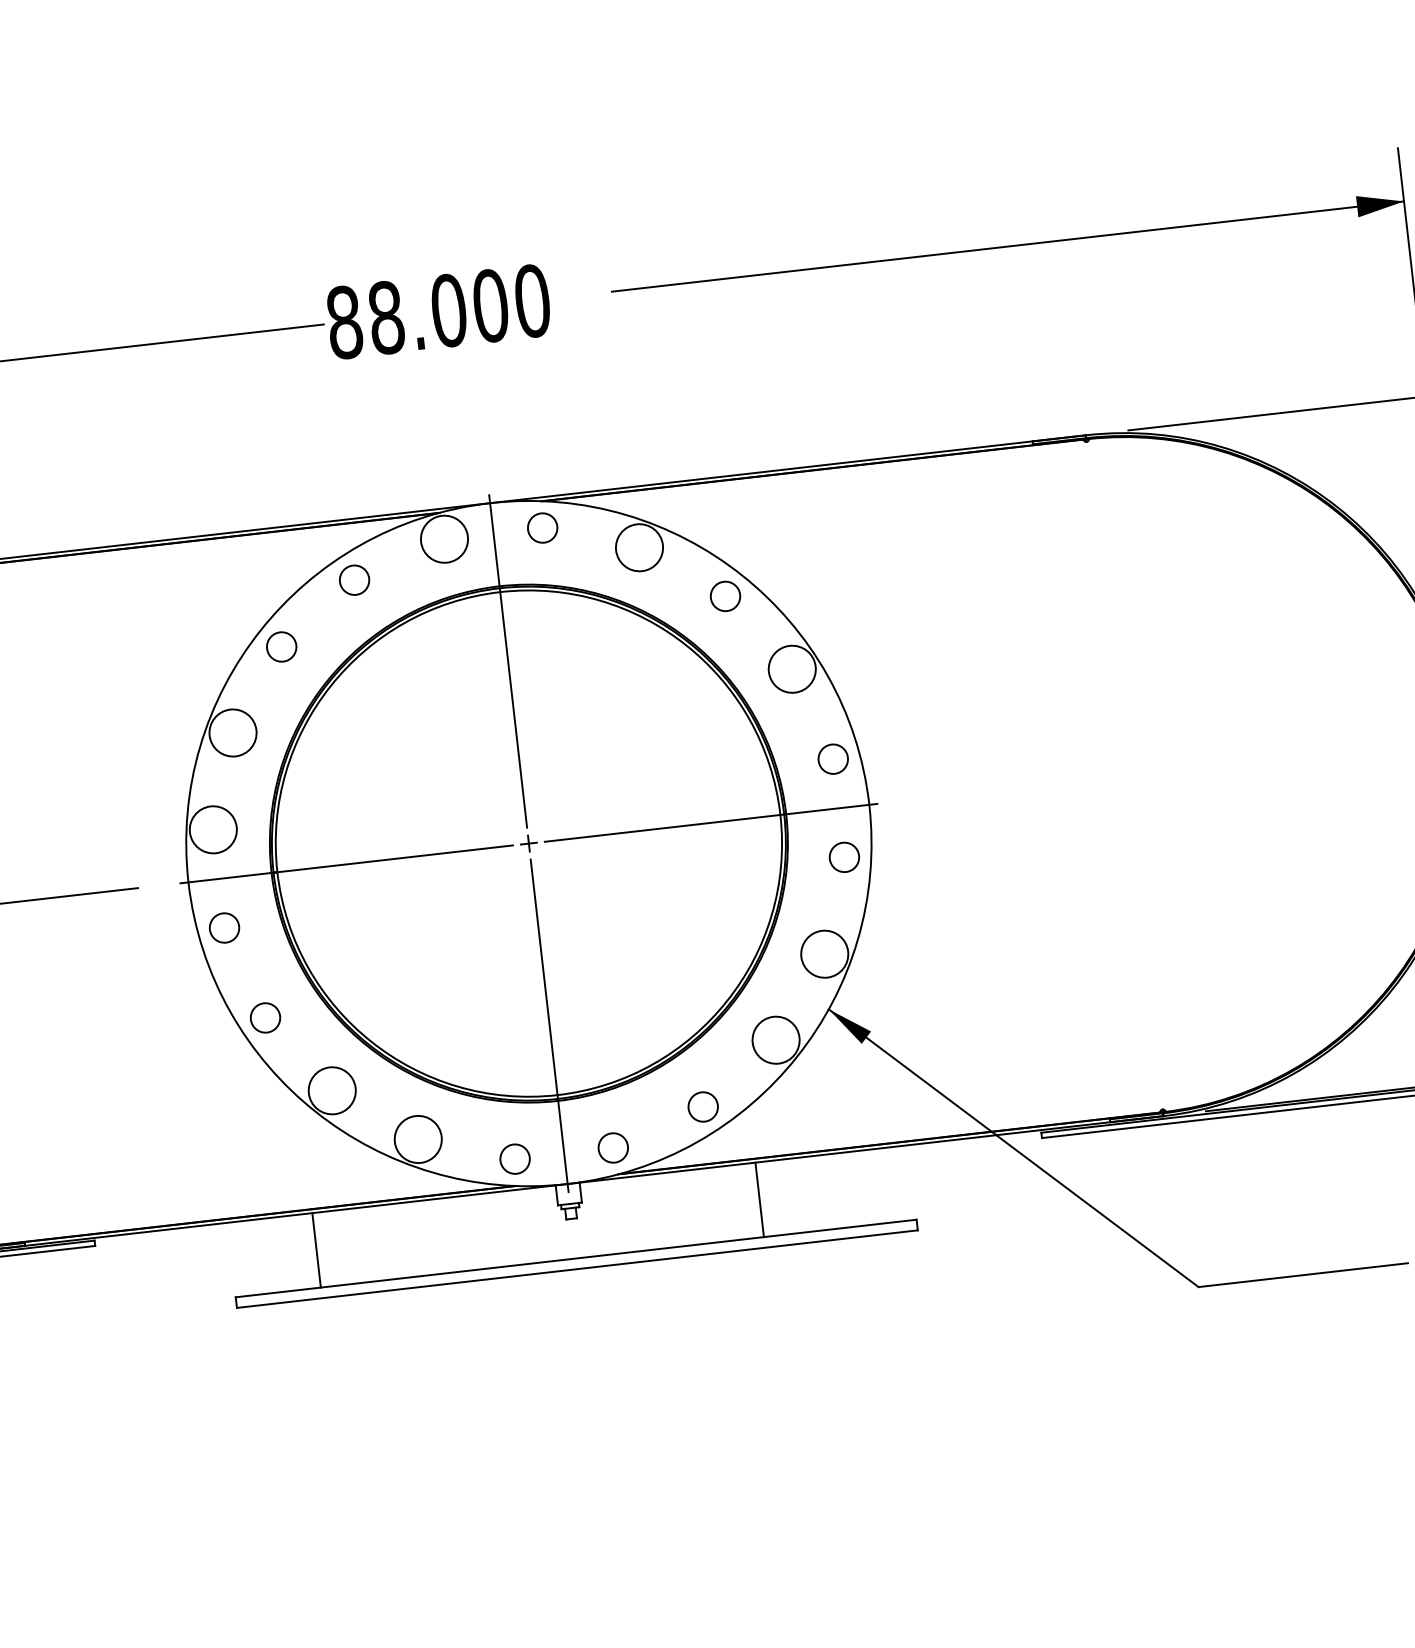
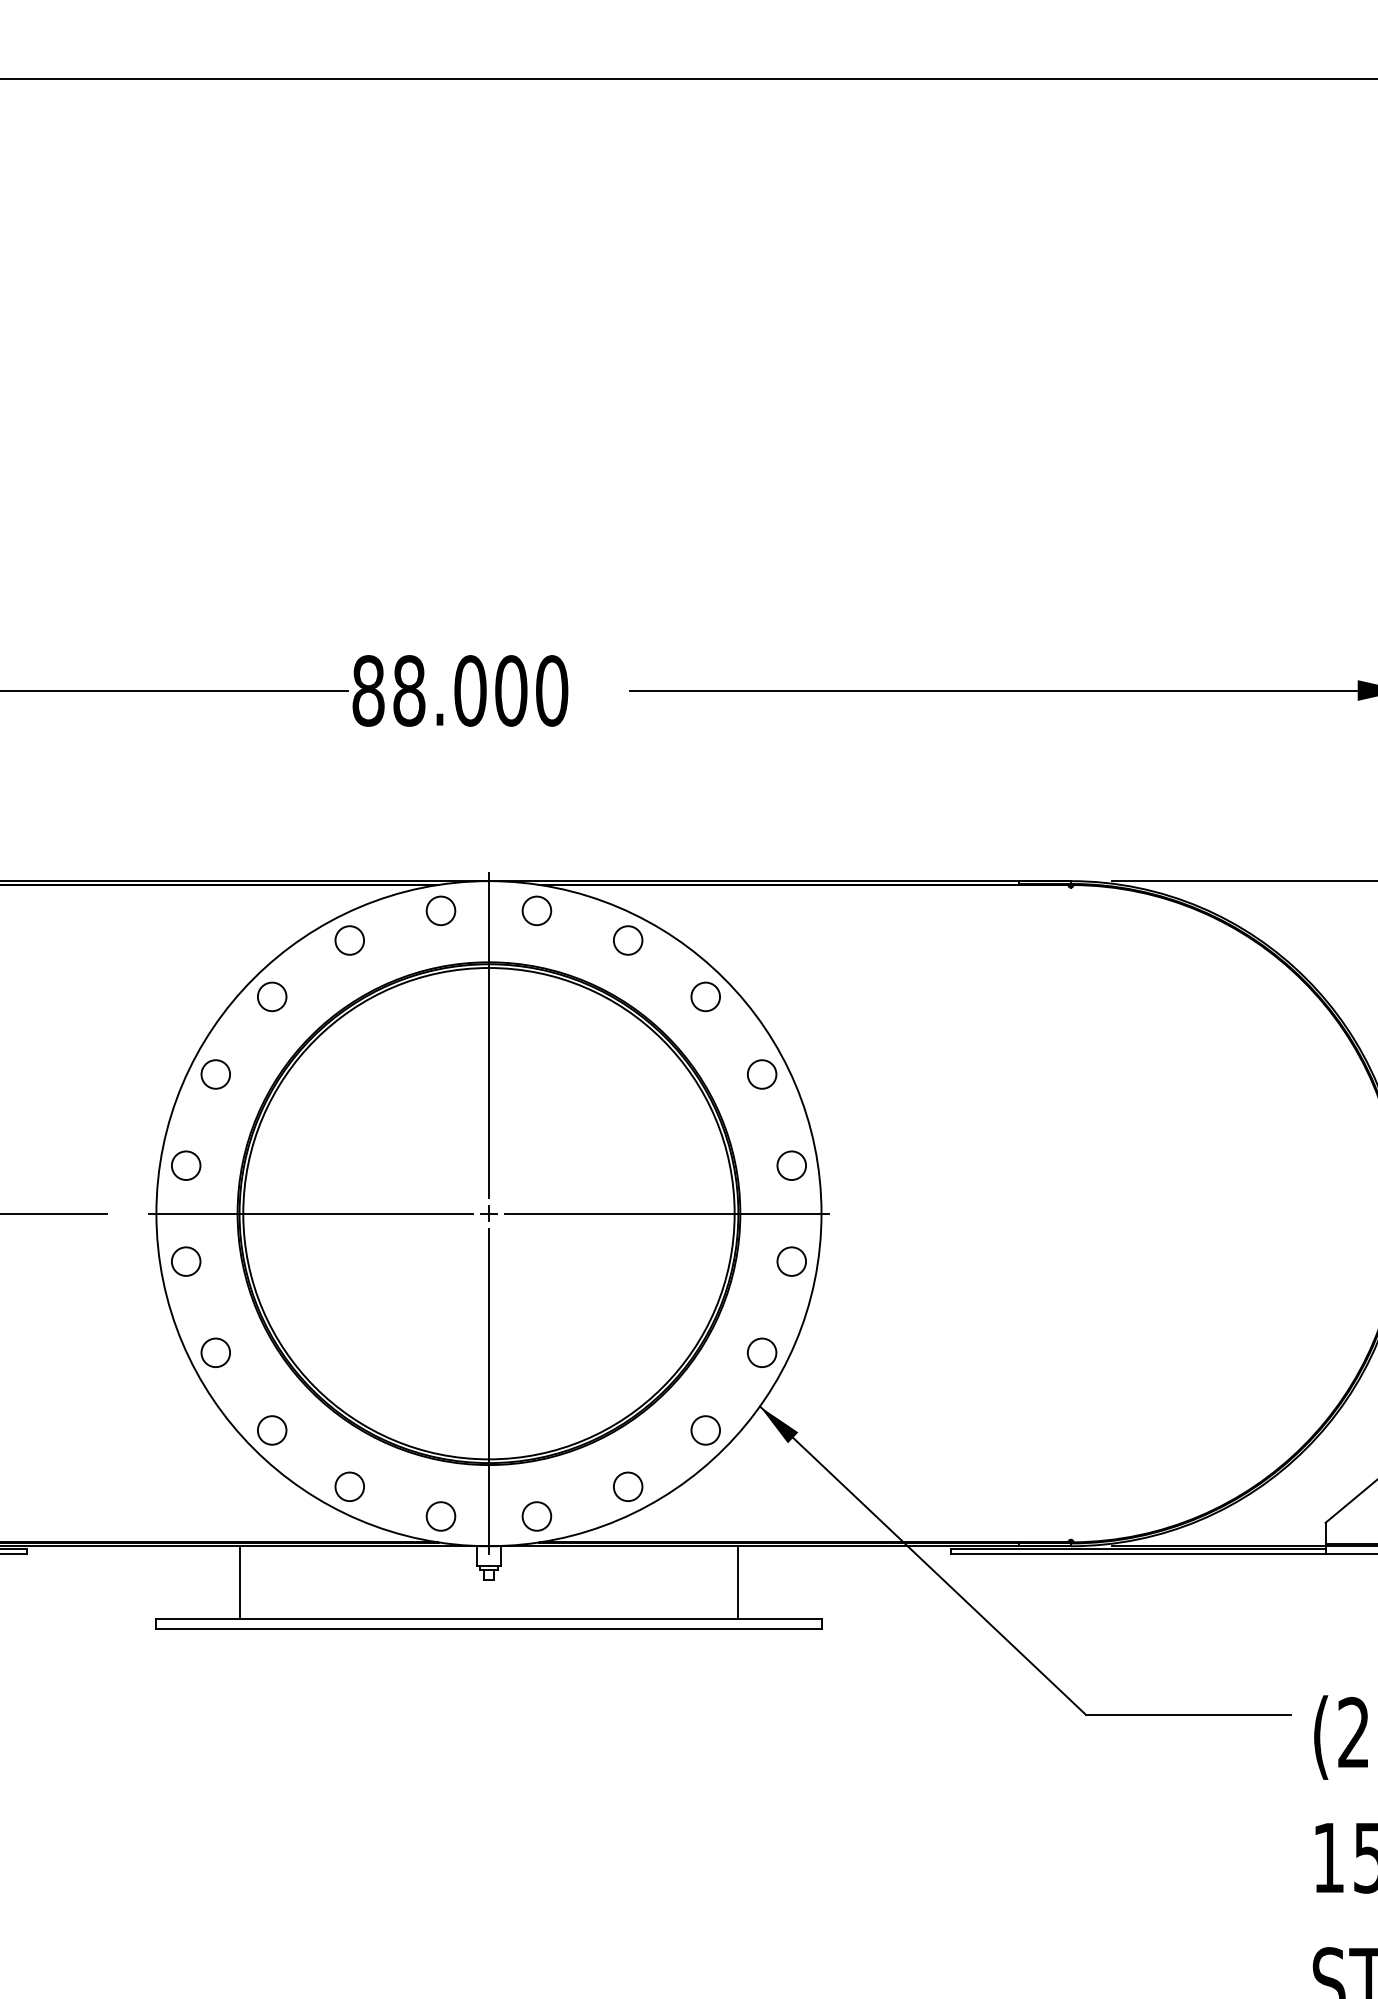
circle: (443, 538) -> (440, 910), size x0.62
circle: (638, 547) -> (627, 940), size x0.62
circle: (791, 669) -> (761, 1074), size x0.62
circle: (232, 733) -> (215, 1074), size x0.62
circle: (212, 829) -> (185, 1165), size x0.62
circle: (824, 953) -> (761, 1352), size x0.62
circle: (775, 1040) -> (705, 1430), size x0.62
circle: (331, 1090) -> (271, 1430), size x0.62
circle: (417, 1139) -> (349, 1486), size x0.62
line: (759, 1199) -> (738, 1582), moved

